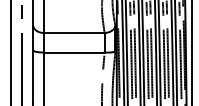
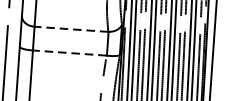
line: (73, 33) -> (70, 29), solid -> dashed
line: (73, 52) -> (68, 52), solid -> dashed

